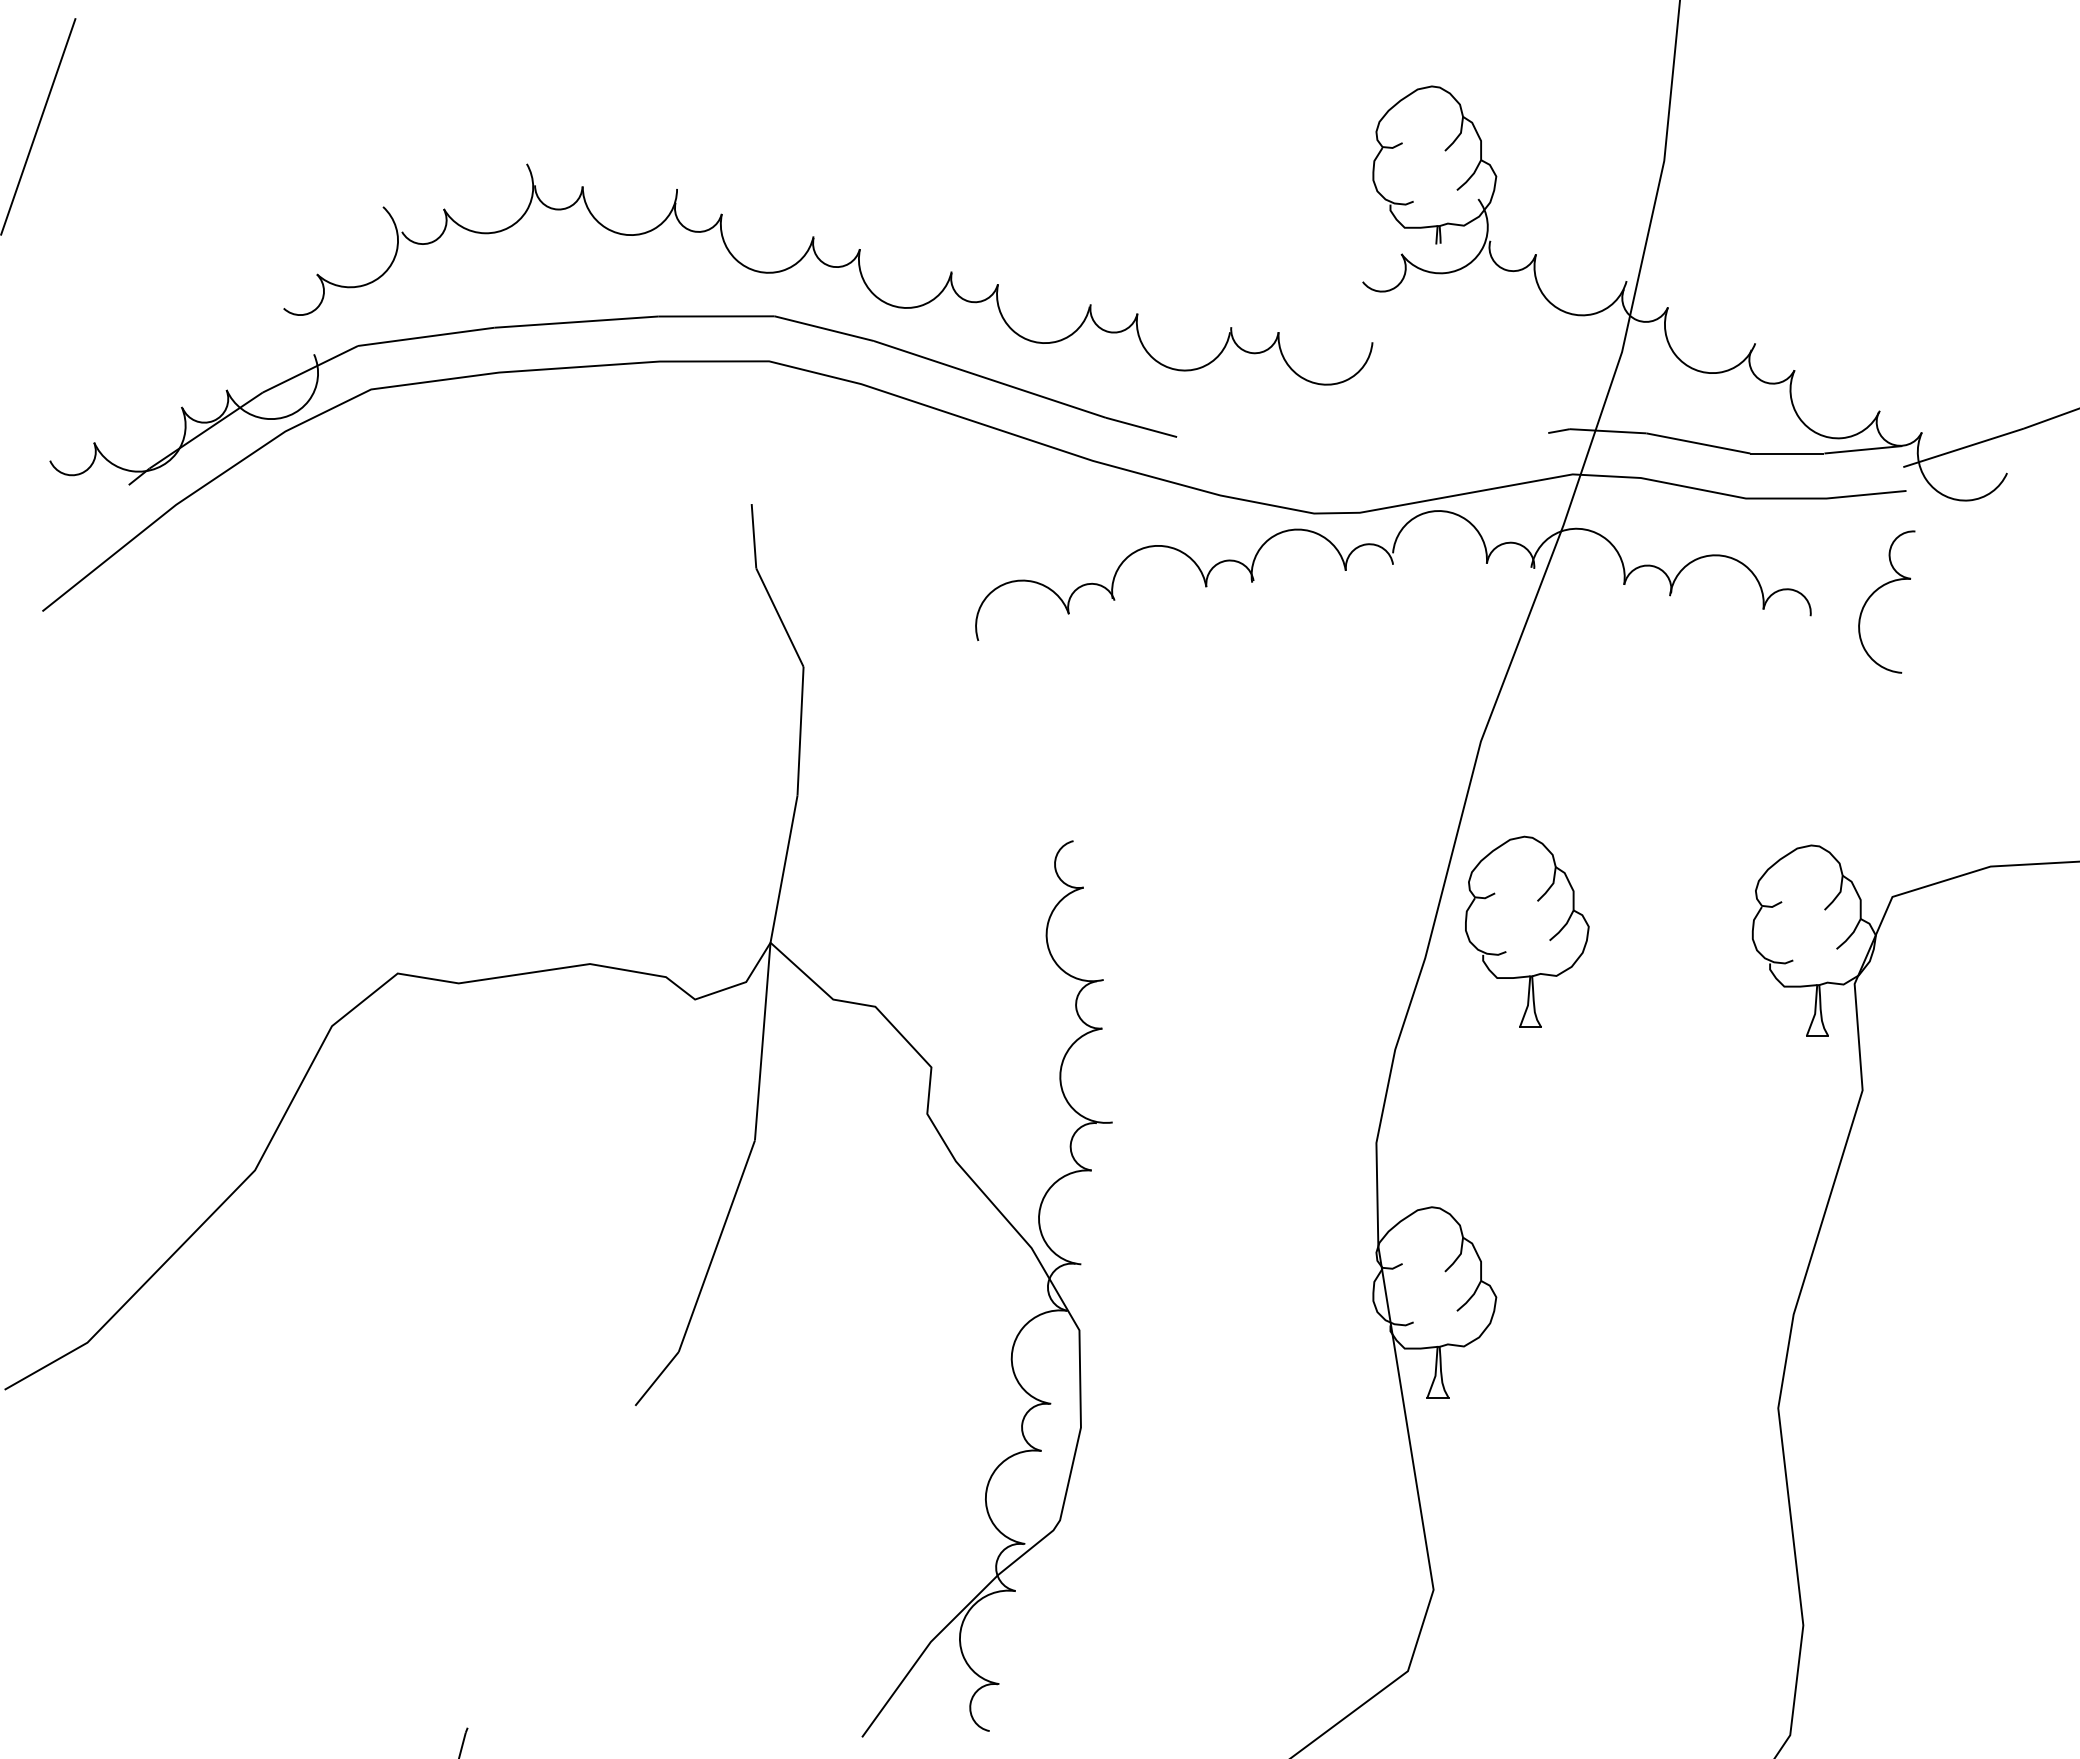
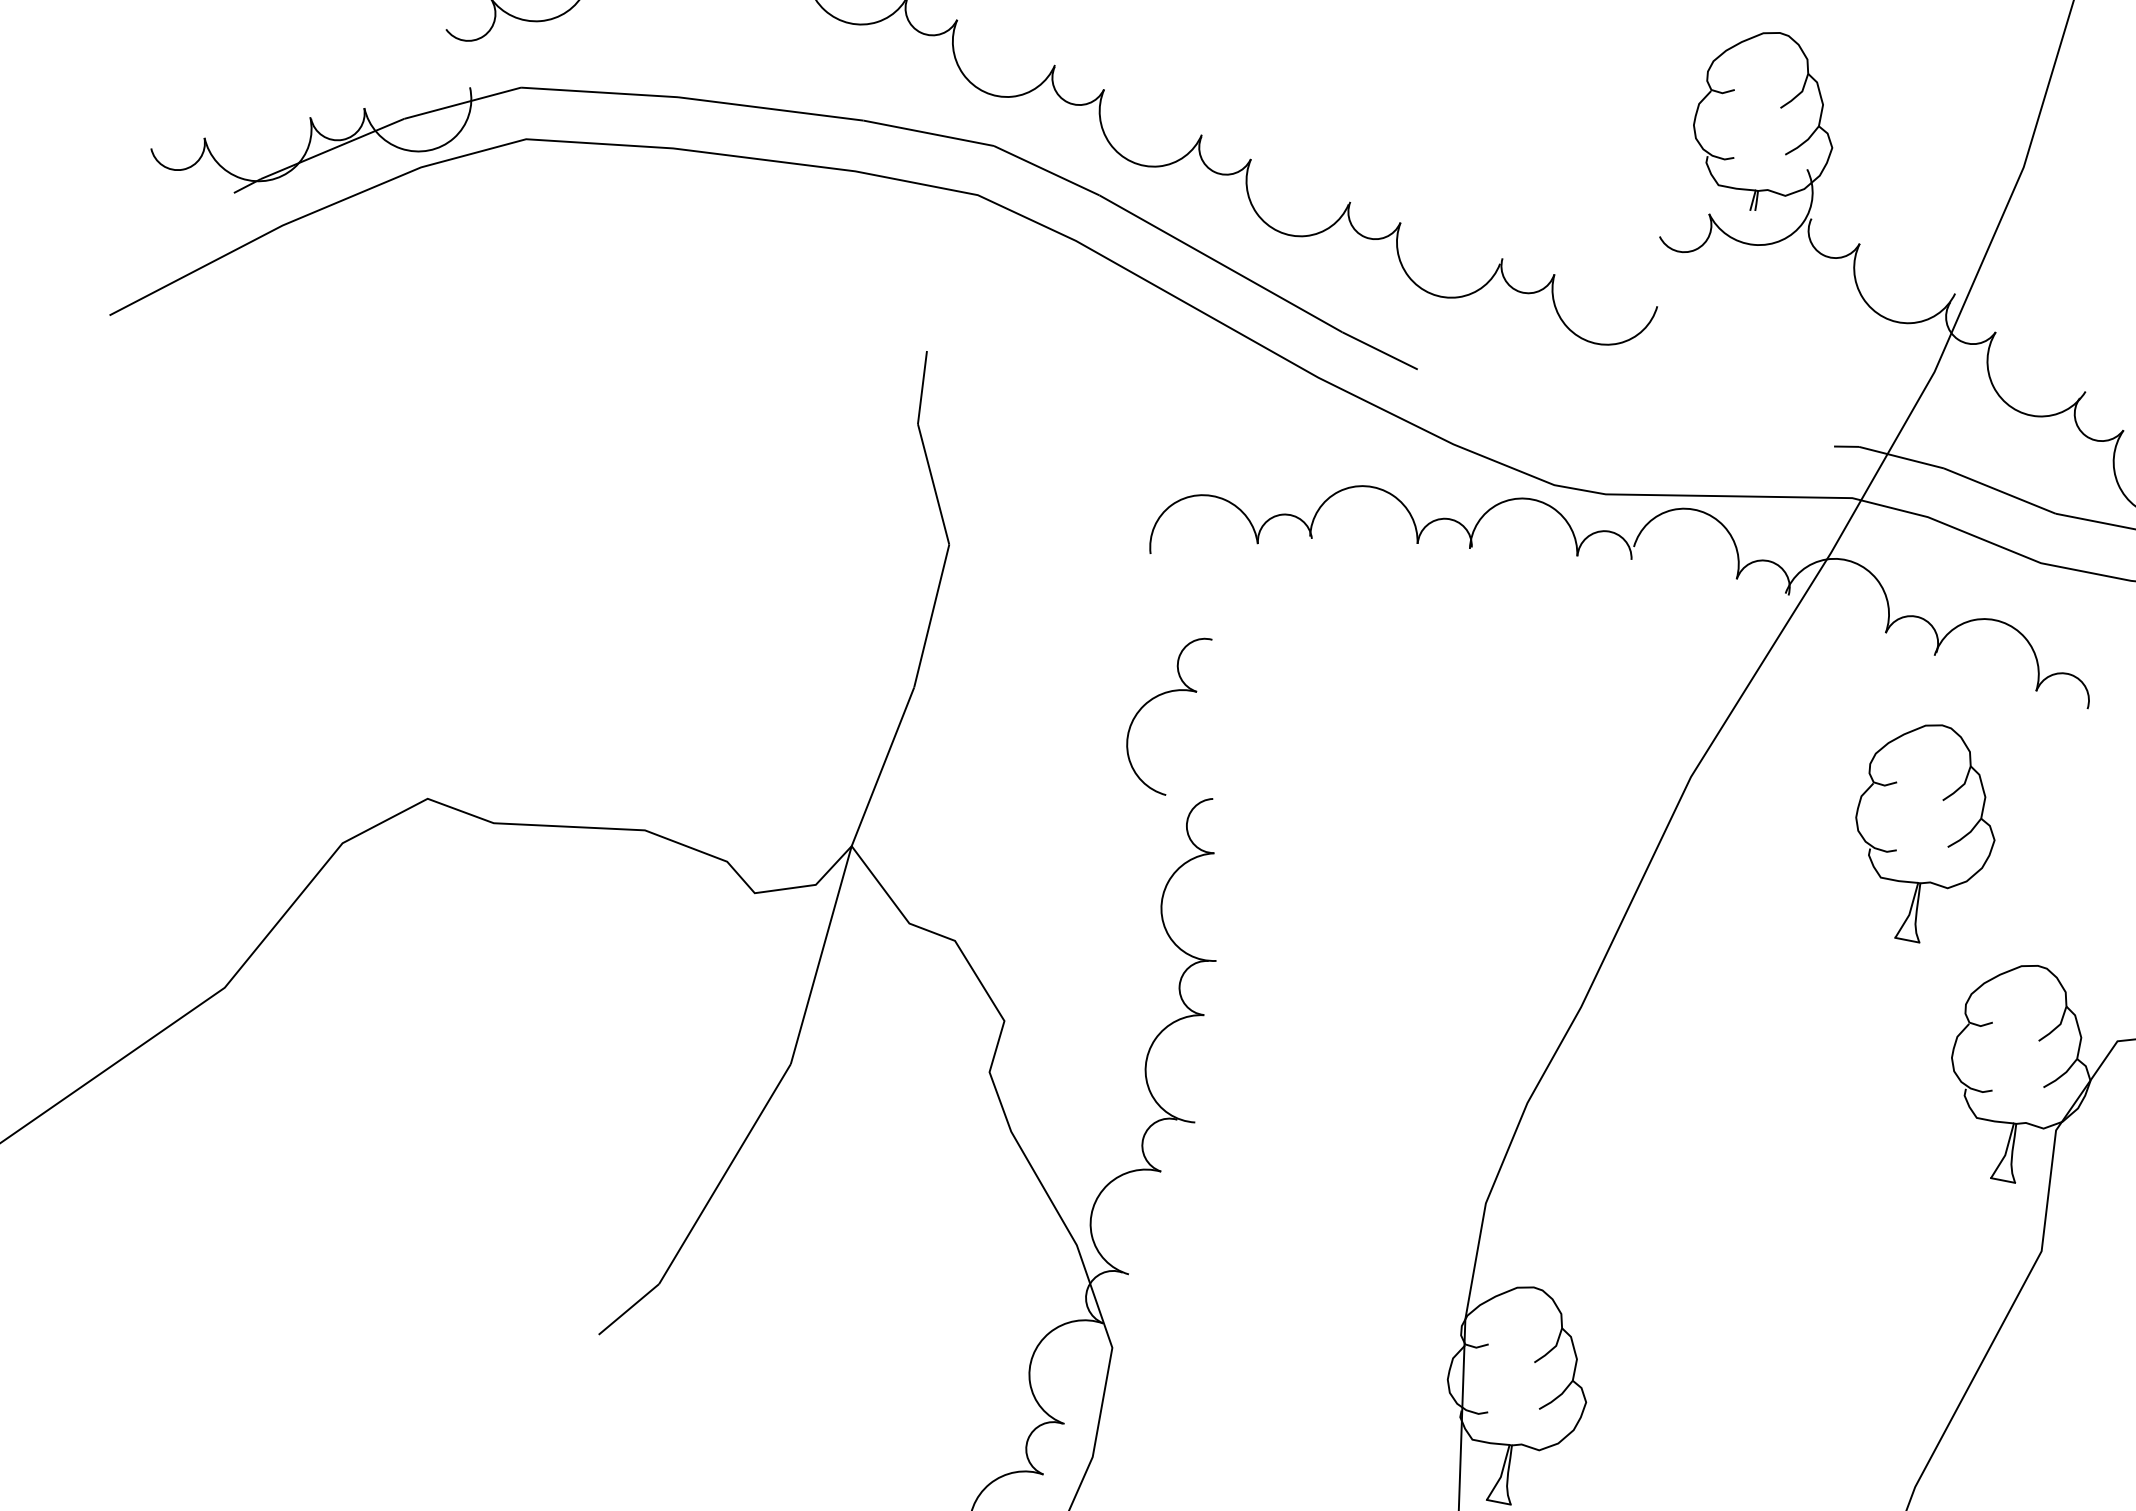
part: (1008, 763) -> (1157, 697), added
part: (1527, 931) -> (1924, 832), moved

